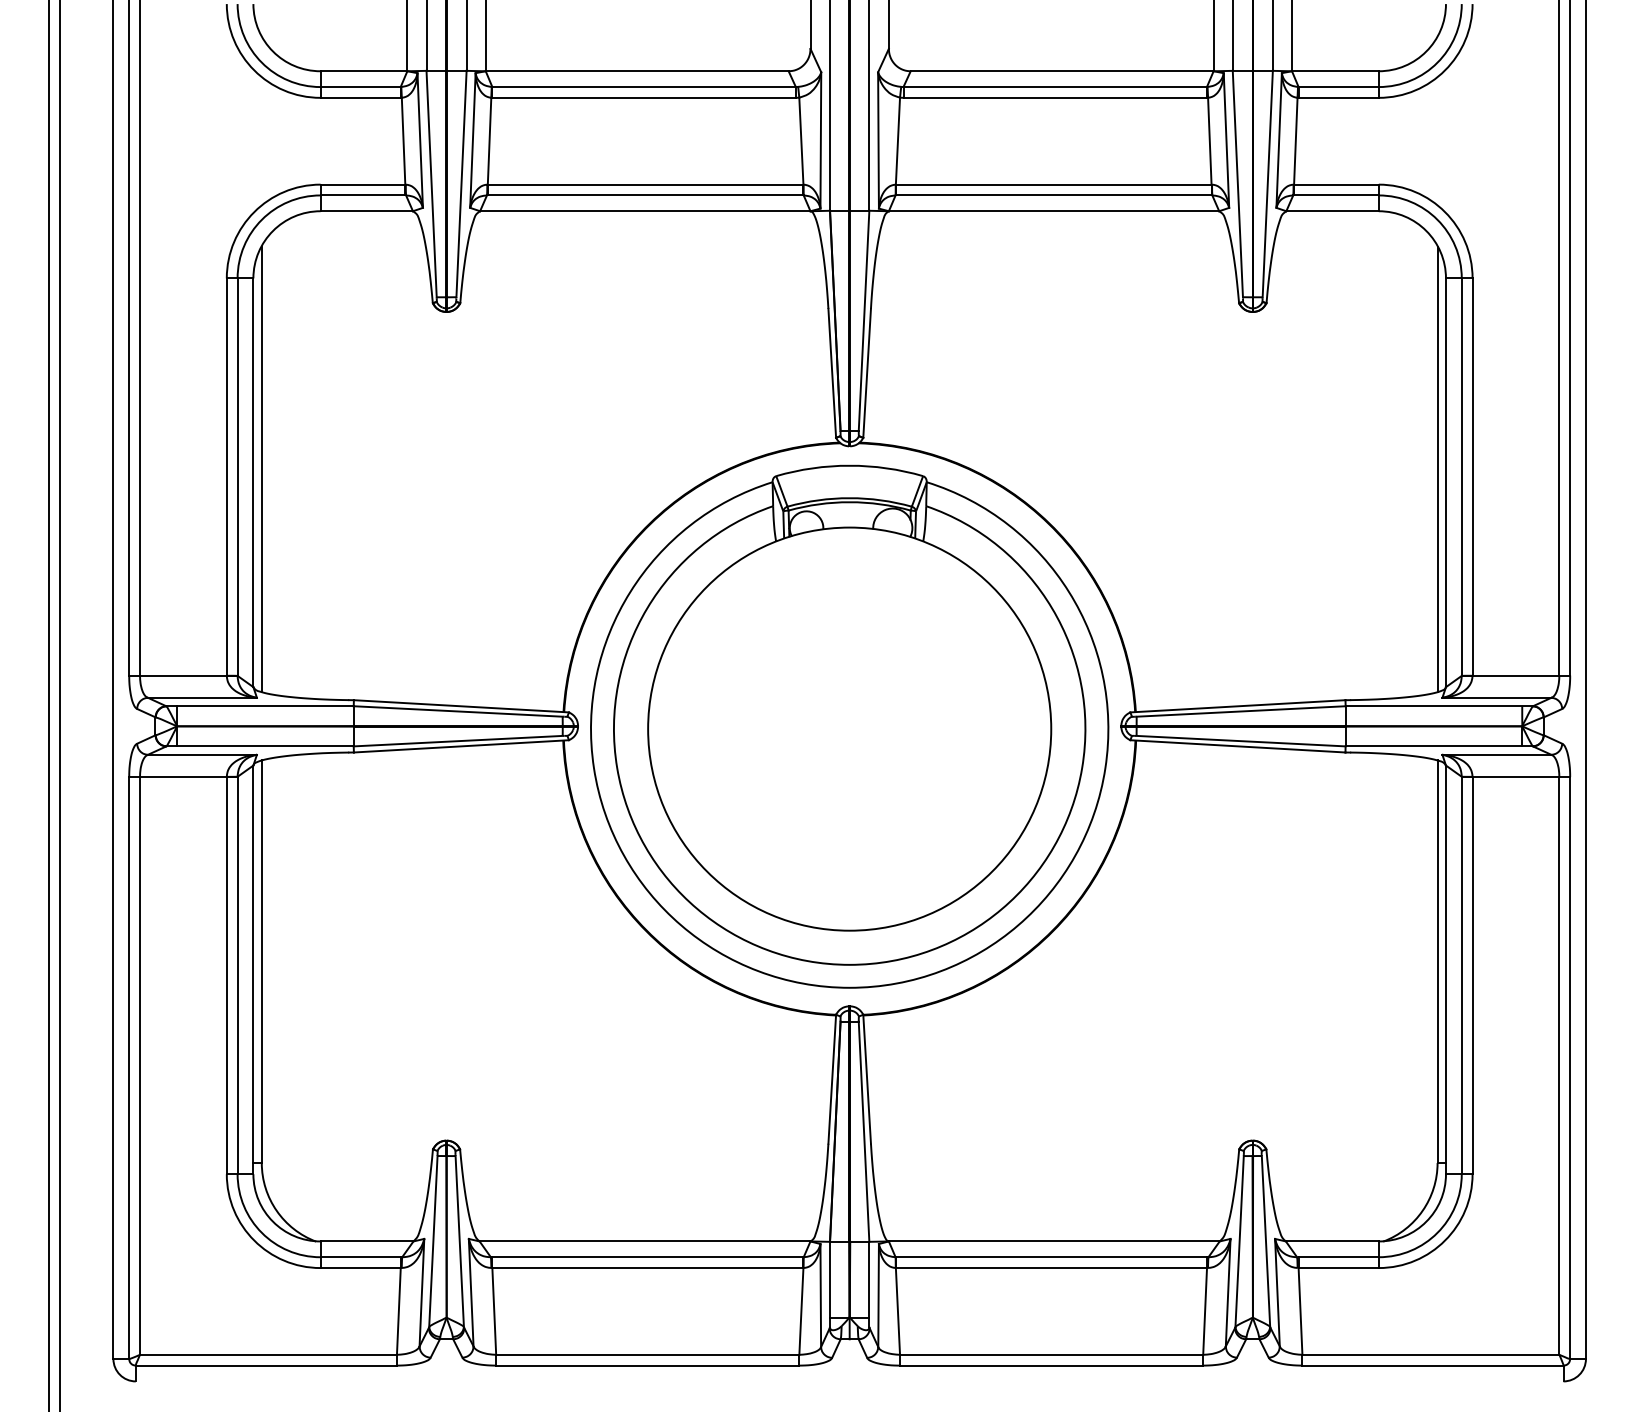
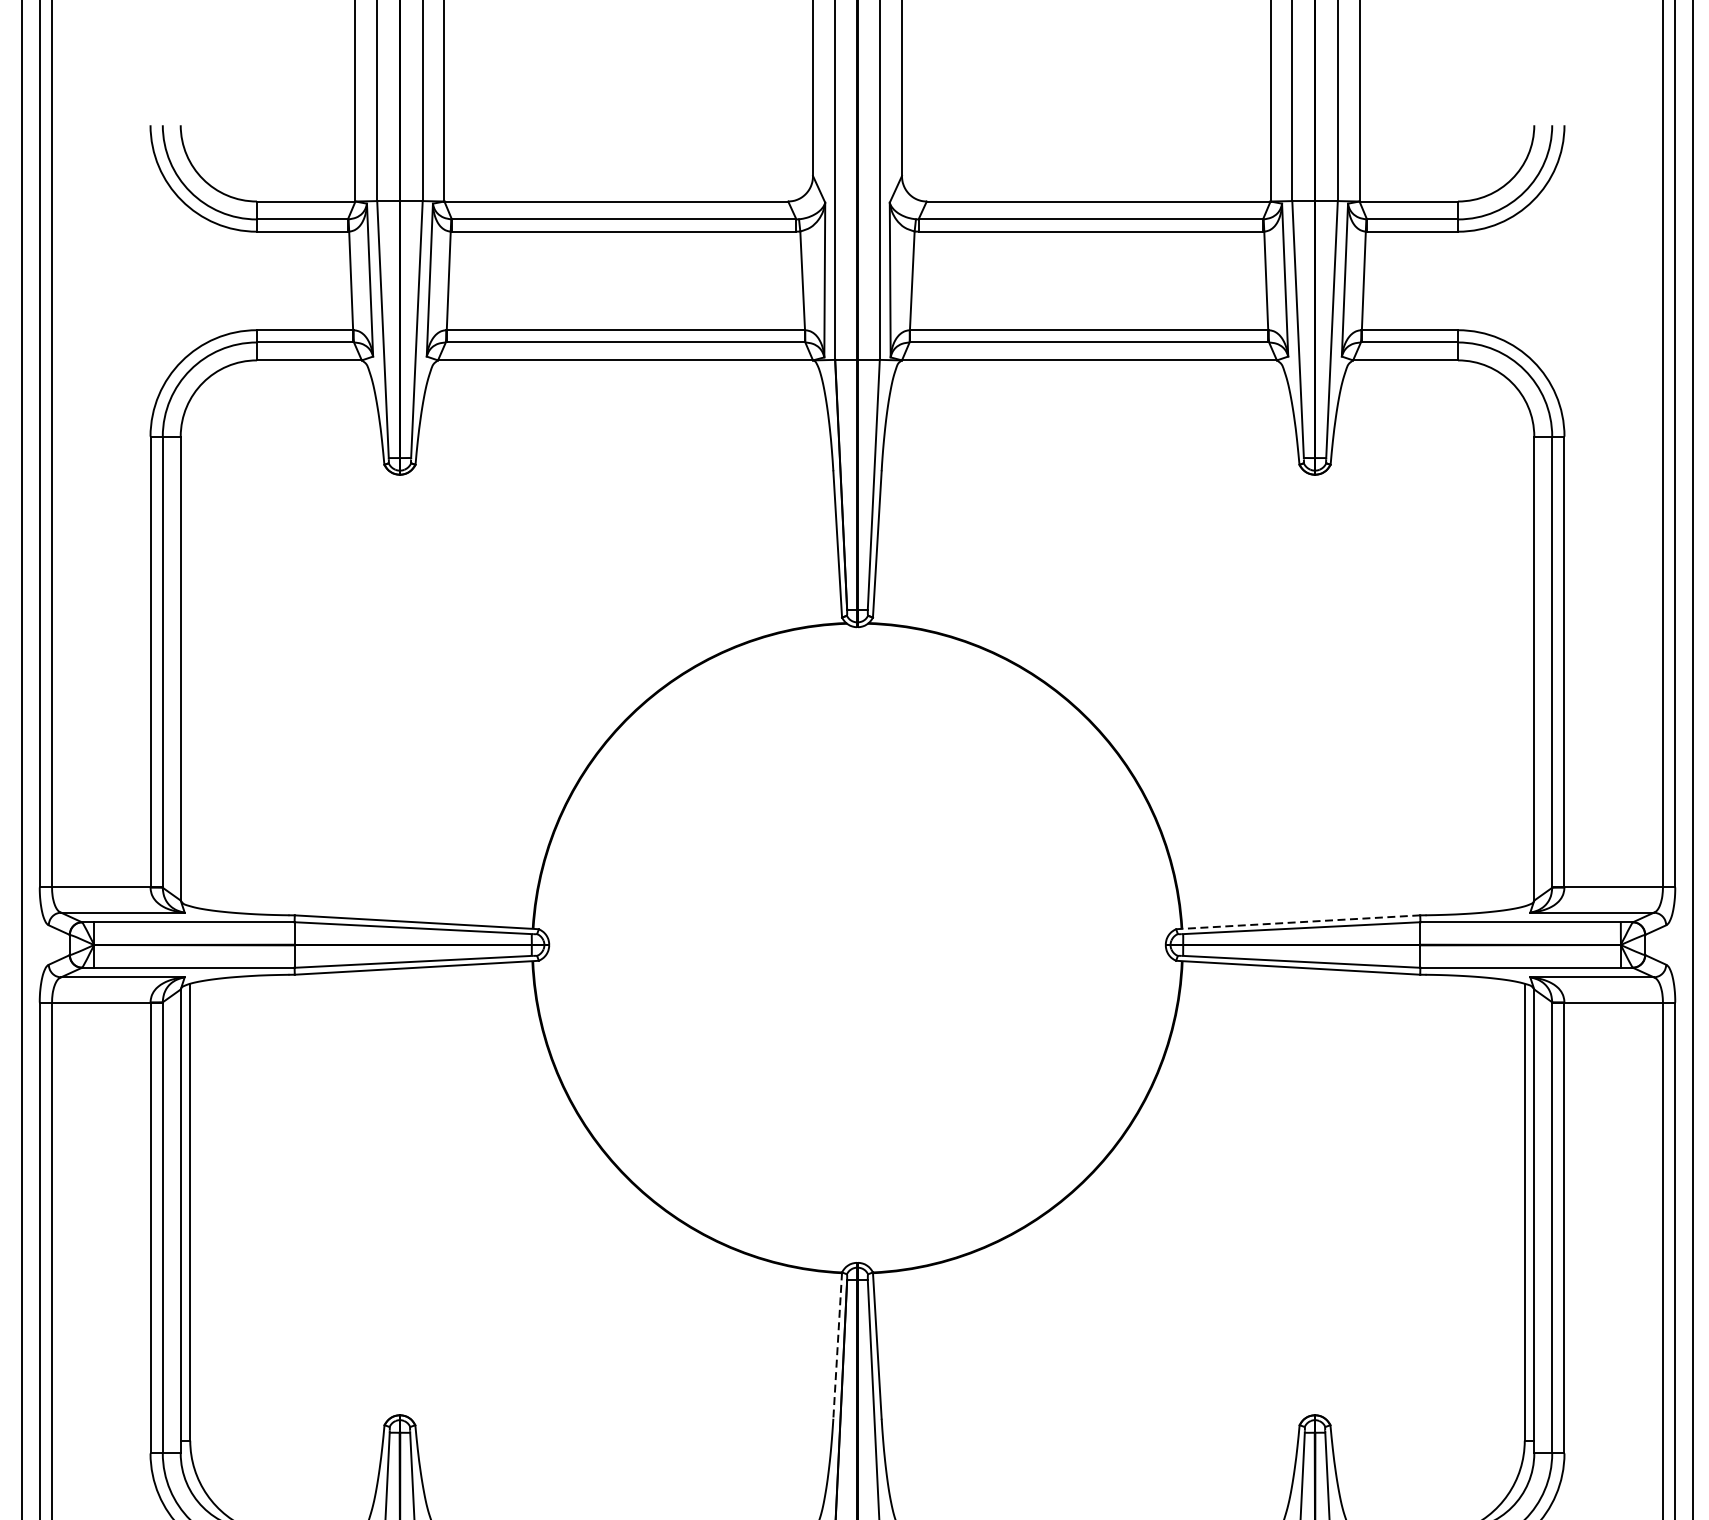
line: (261, 469) -> (189, 653), removed
line: (1437, 469) -> (1524, 653), removed
line: (1237, 706) -> (1297, 922), solid -> dashed
part: (849, 726) -> (857, 945), removed
line: (832, 1079) -> (837, 1345), solid -> dashed

